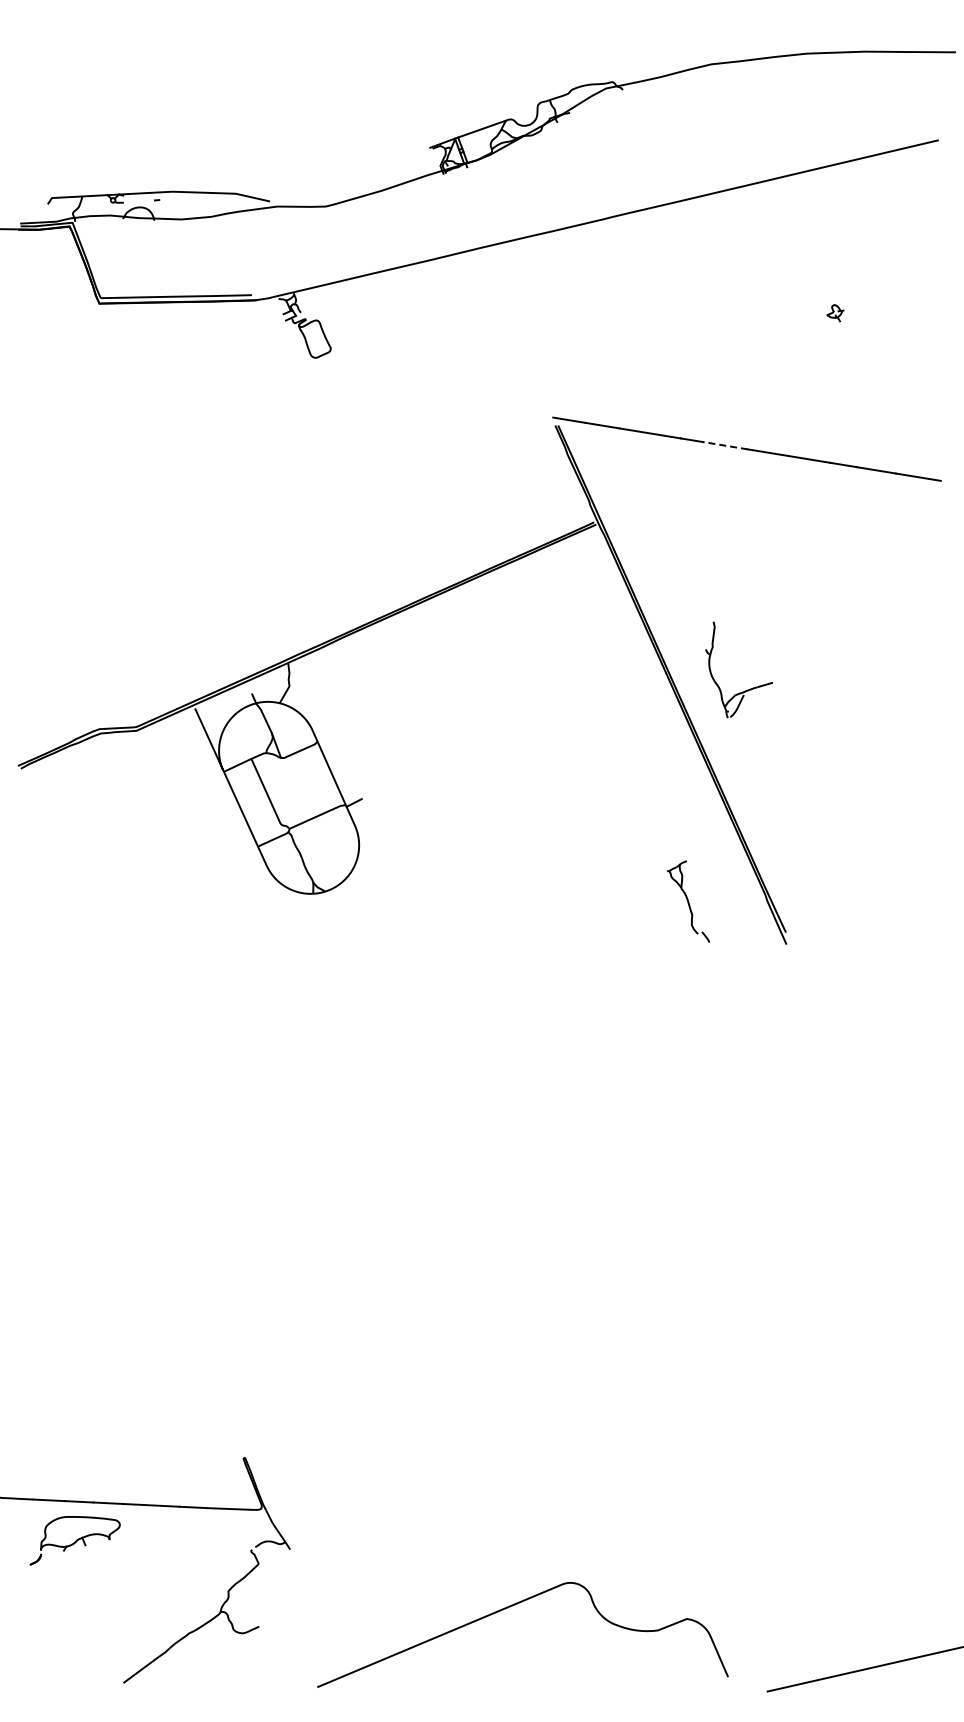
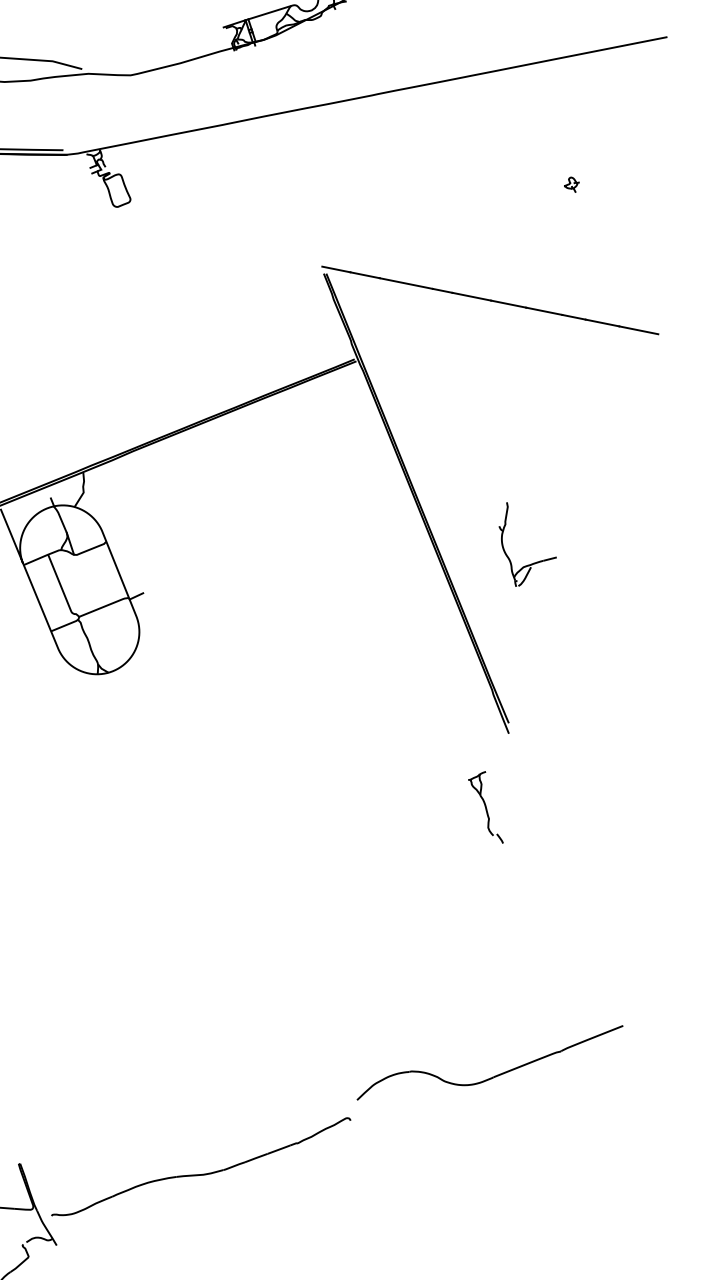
line: (725, 445) -> (471, 296), dashed -> solid
part: (744, 690) -> (531, 563), moved
part: (688, 901) -> (486, 807), moved
part: (785, 1336) -> (495, 1075), added
part: (452, 1461) -> (201, 1173), added

